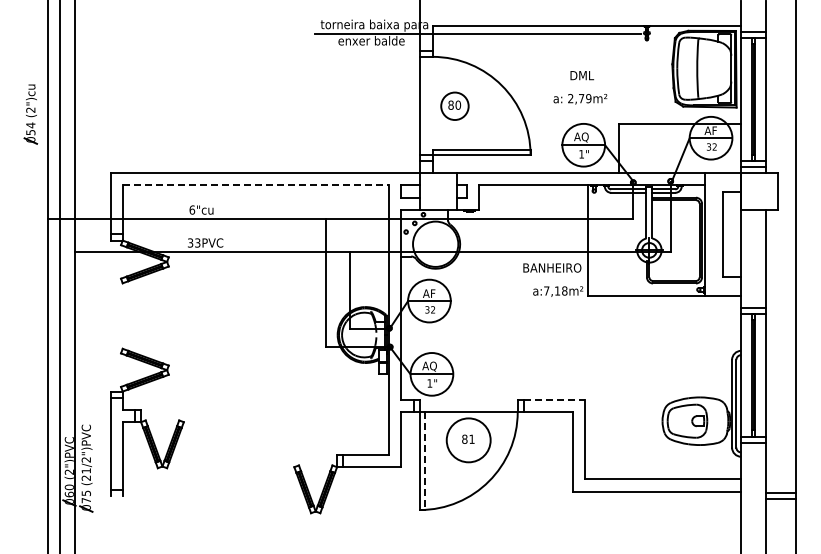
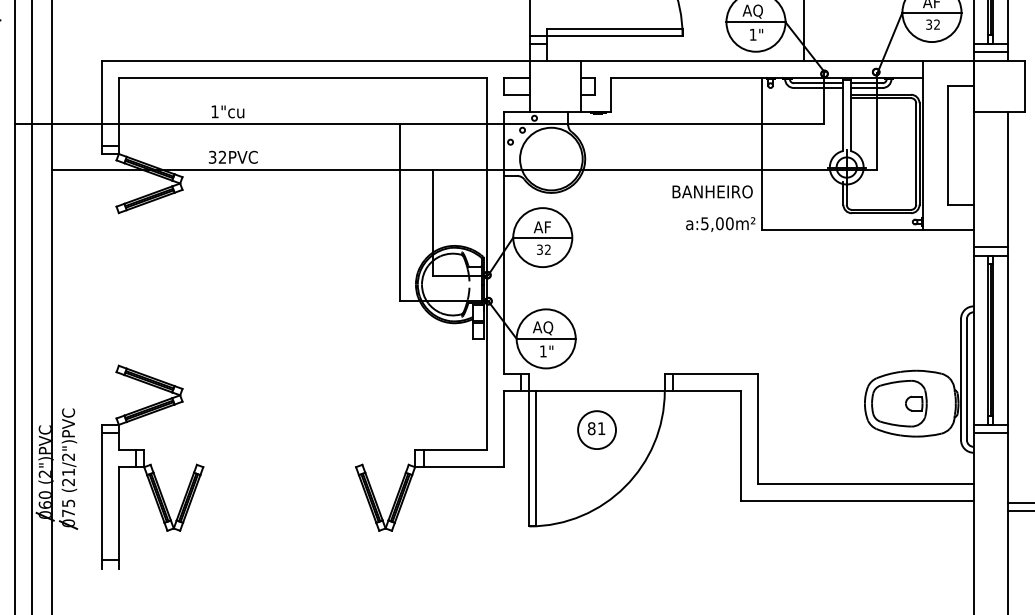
line: (256, 185) -> (303, 77), dashed -> solid
text: (192, 209) -> (215, 111), 6"cu -> 1"cu
text: (197, 243) -> (222, 158), 33PVC -> 32PVC
text: (555, 290) -> (716, 222), a:7,18m² -> a:5,00m²
line: (554, 399) -> (715, 373), dashed -> solid
part: (147, 421) -> (153, 466), moved
circle: (468, 440) -> (596, 430), size x0.62
line: (424, 461) -> (535, 459), dashed -> solid

